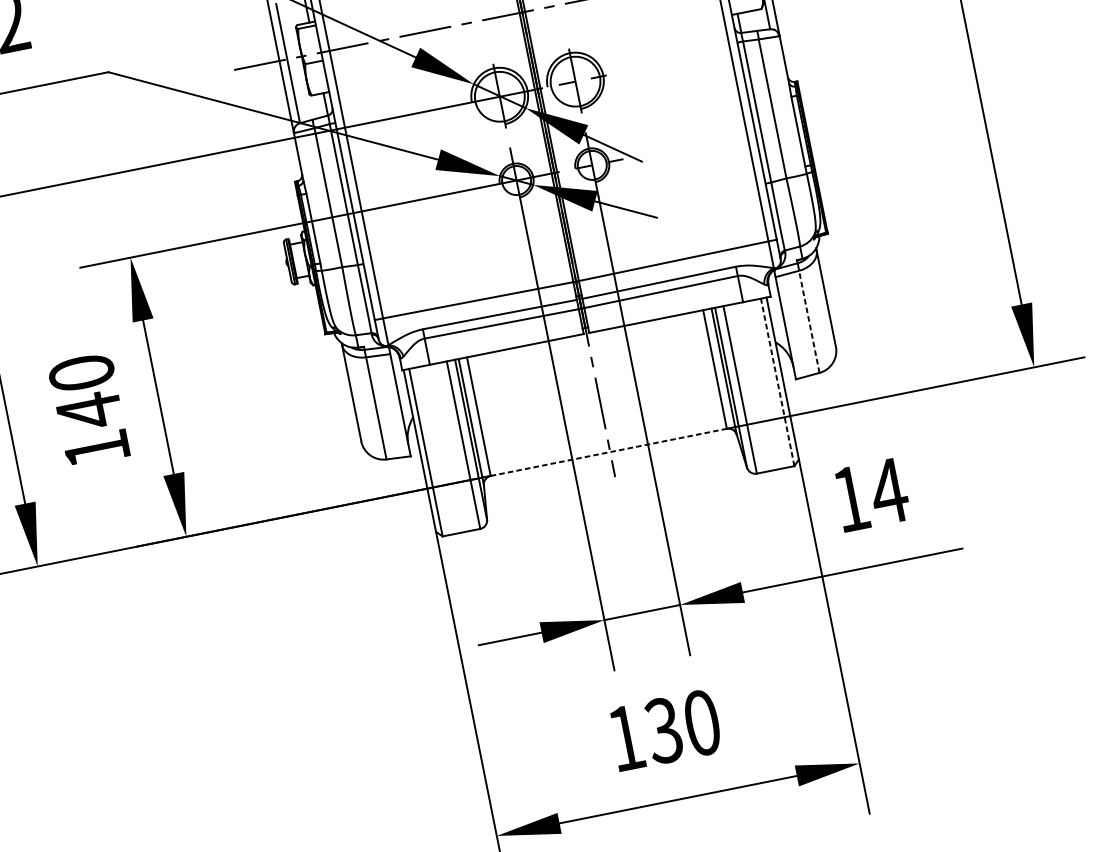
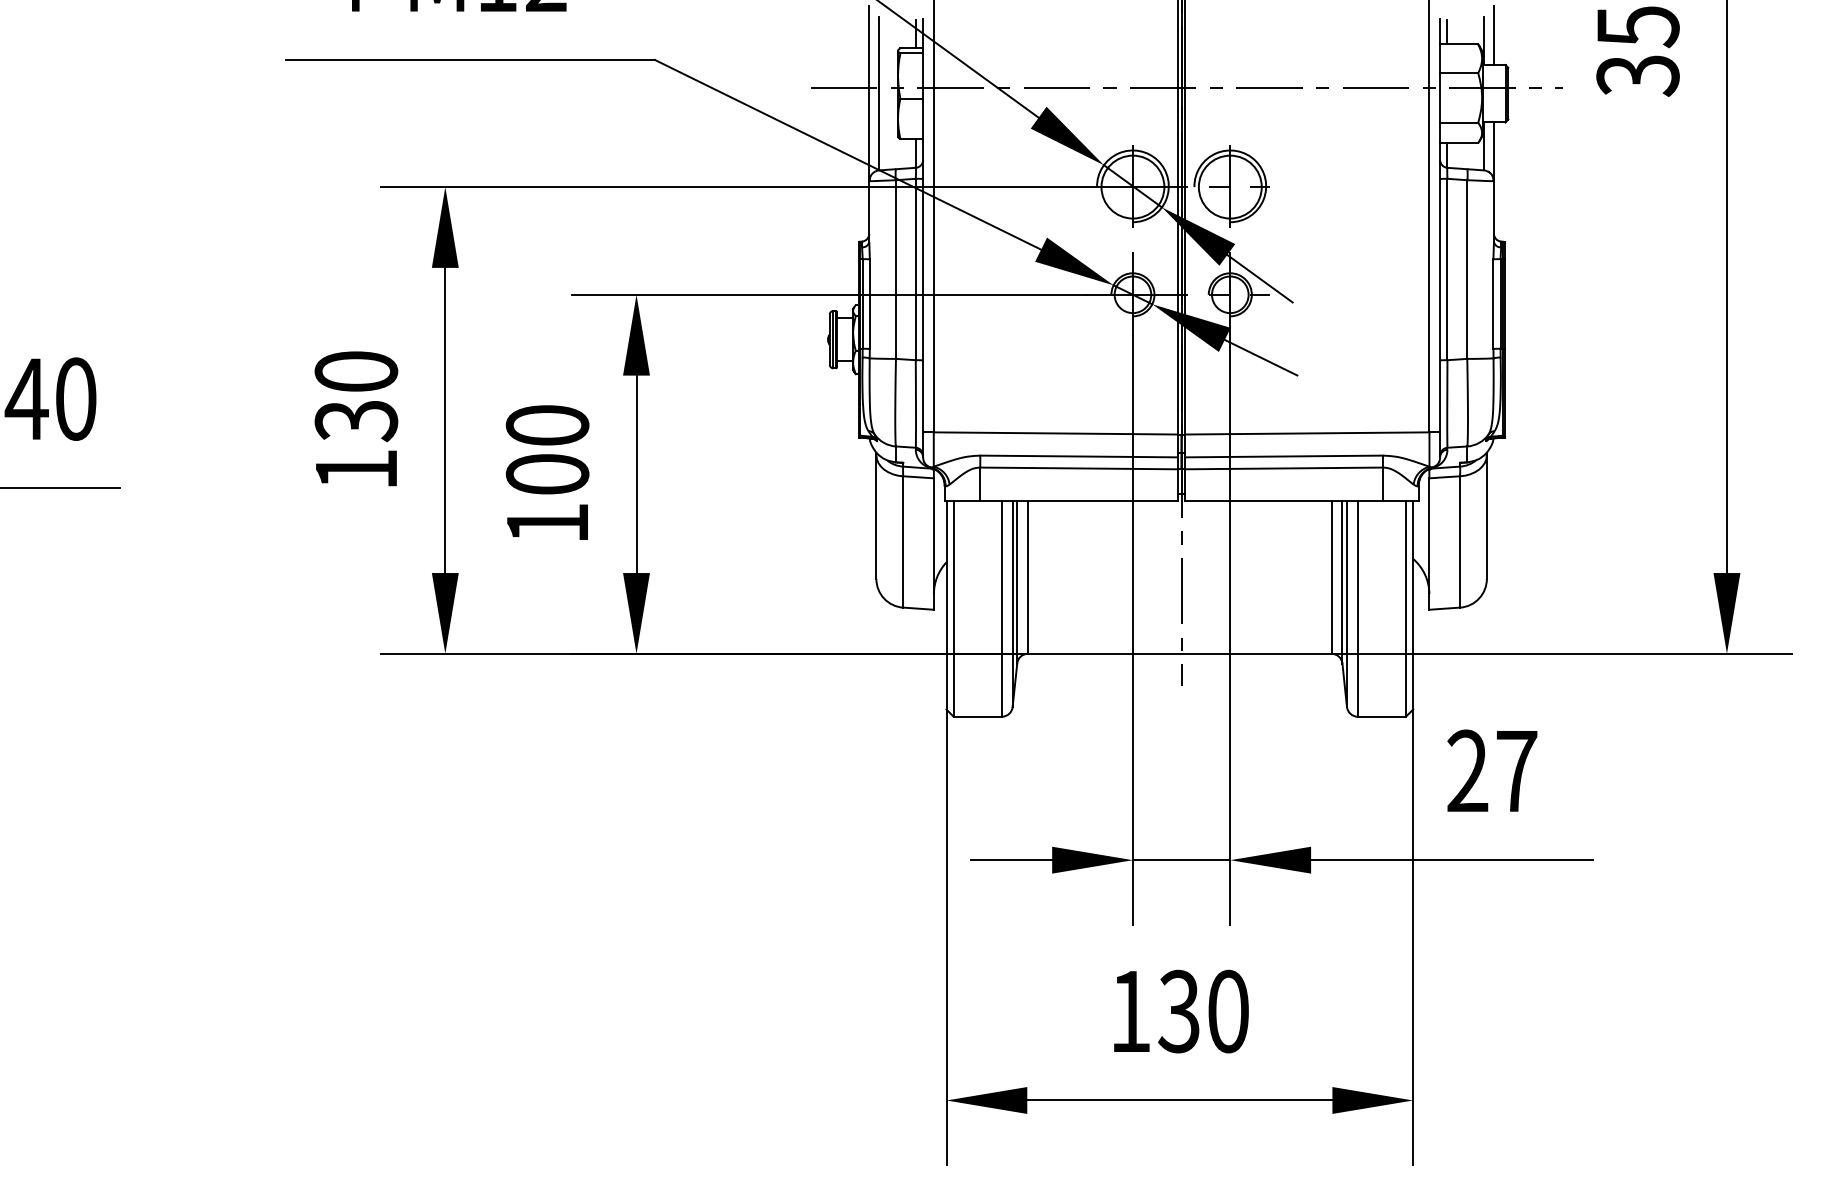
line: (809, 321) -> (1460, 541), dashed -> solid
line: (777, 382) -> (1405, 609), dashed -> solid
text: (89, 411) -> (547, 474), 140 -> 100
line: (608, 452) -> (1179, 653), dashed -> solid
text: (870, 494) -> (1492, 770), 14 -> 27

